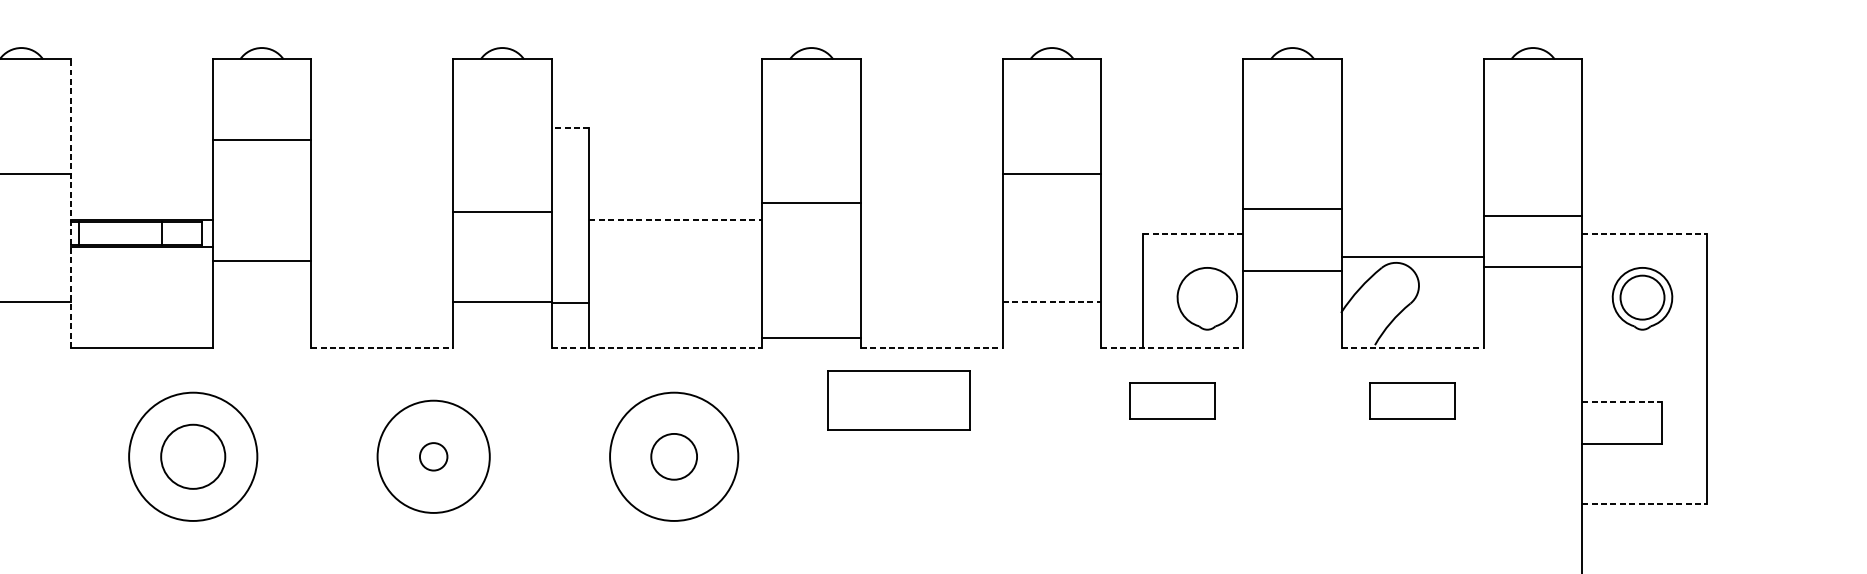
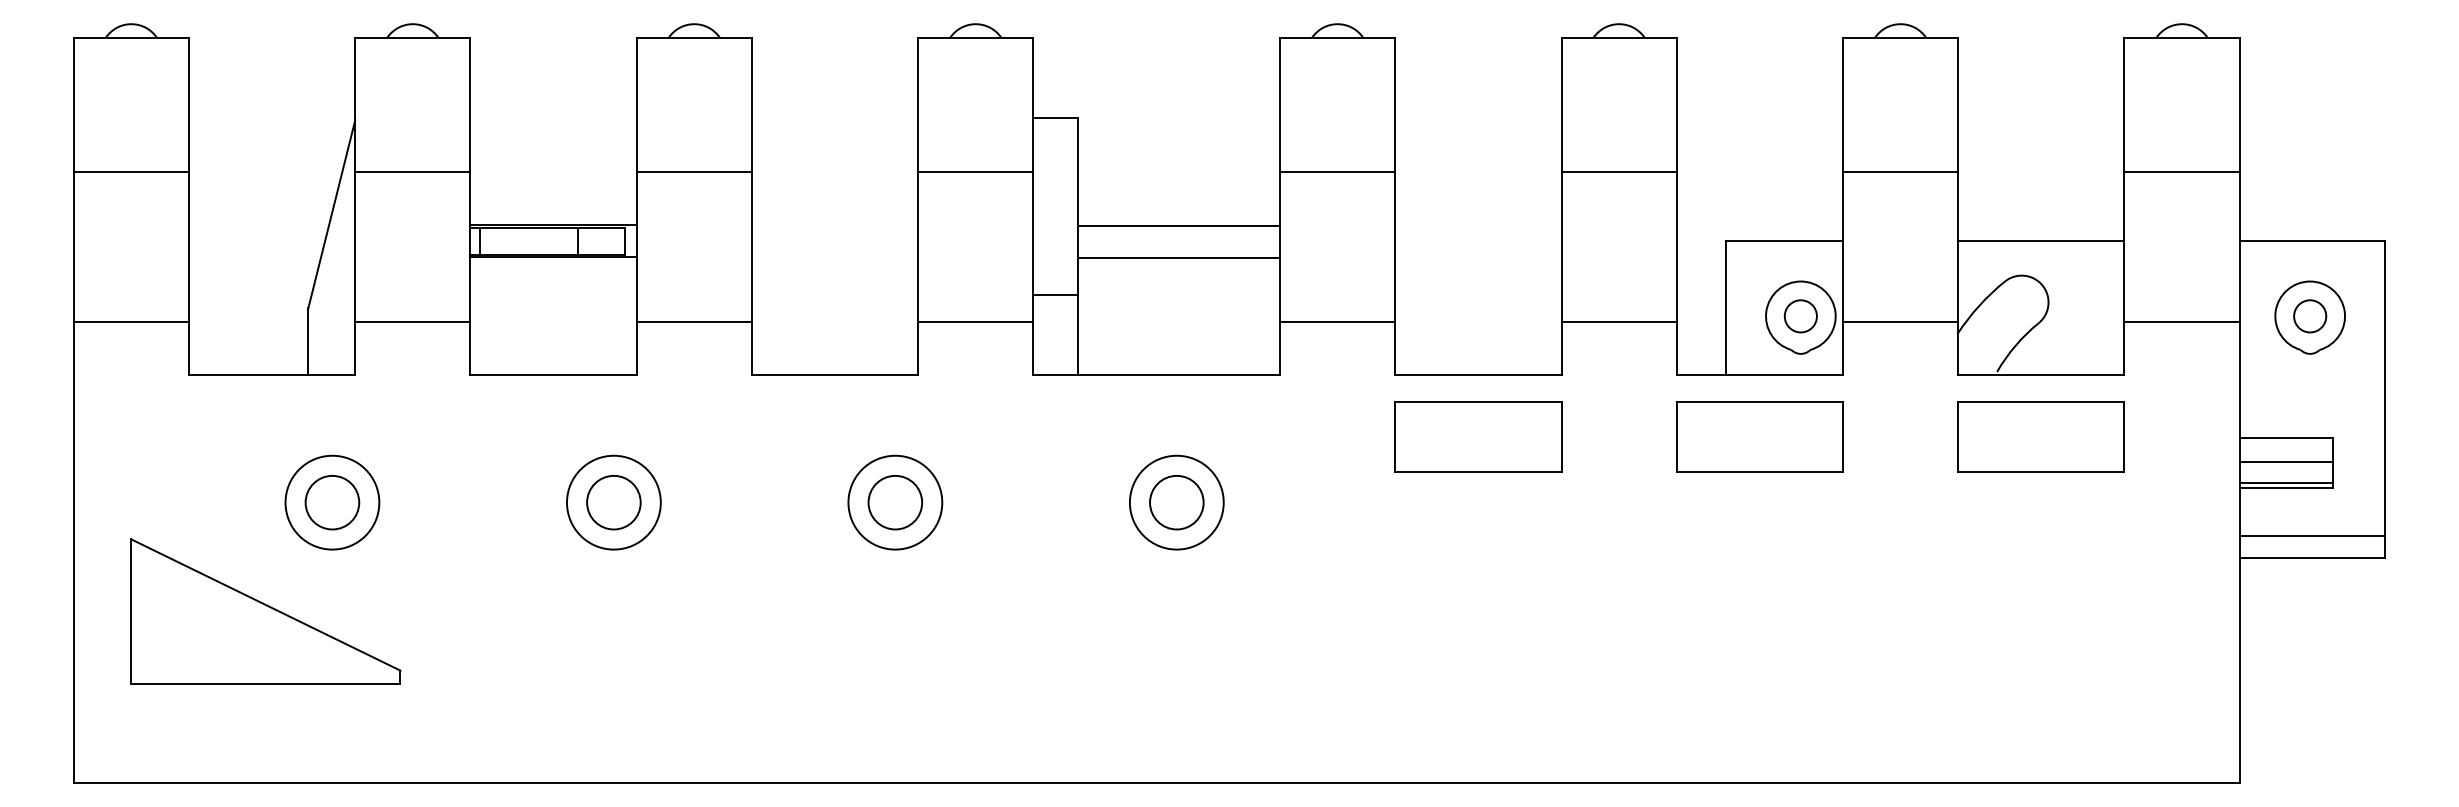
line: (570, 127) -> (1055, 117), dashed -> solid
line: (261, 139) -> (693, 171), moved
line: (811, 202) -> (1337, 171), moved
line: (70, 203) -> (470, 206), dashed -> solid
line: (1292, 208) -> (1900, 171), moved
line: (502, 212) -> (975, 171), moved
line: (1532, 215) -> (2181, 171), moved
line: (676, 220) -> (1179, 225), dashed -> solid
line: (1193, 233) -> (1784, 241), dashed -> solid
line: (1644, 233) -> (2312, 241), dashed -> solid
line: (675, 247) -> (1178, 257), added
line: (1412, 257) -> (2041, 241), moved
line: (261, 261) -> (693, 321), moved
line: (1532, 267) -> (2181, 321), moved
line: (1292, 271) -> (1900, 321), moved
circle: (1207, 297) -> (1800, 316), added
circle: (1642, 297) -> (2310, 316), size x0.62
line: (570, 302) -> (1055, 295), moved
line: (1052, 302) -> (1619, 321), dashed -> solid
line: (811, 337) -> (1337, 321), moved
line: (382, 348) -> (835, 375), dashed -> solid
line: (657, 348) -> (1157, 375), dashed -> solid
line: (931, 348) -> (1478, 375), dashed -> solid
line: (1172, 348) -> (1760, 375), dashed -> solid
line: (1412, 348) -> (2041, 375), dashed -> solid
part: (899, 400) -> (1478, 436), moved
part: (1172, 400) -> (1759, 436), size x1.67
part: (1412, 400) -> (2040, 436), size x1.67
line: (1622, 401) -> (2286, 437), dashed -> solid
line: (1621, 421) -> (2285, 461), added
line: (1621, 439) -> (2285, 482), added
circle: (192, 456) -> (613, 502), size x0.62
circle: (192, 456) -> (613, 502), size x0.71
circle: (433, 456) -> (895, 502), size x0.71
circle: (433, 456) -> (895, 502), size x1.67
circle: (673, 456) -> (1176, 502), size x0.62
line: (1644, 485) -> (2312, 536), added
line: (1644, 503) -> (2312, 557), dashed -> solid

